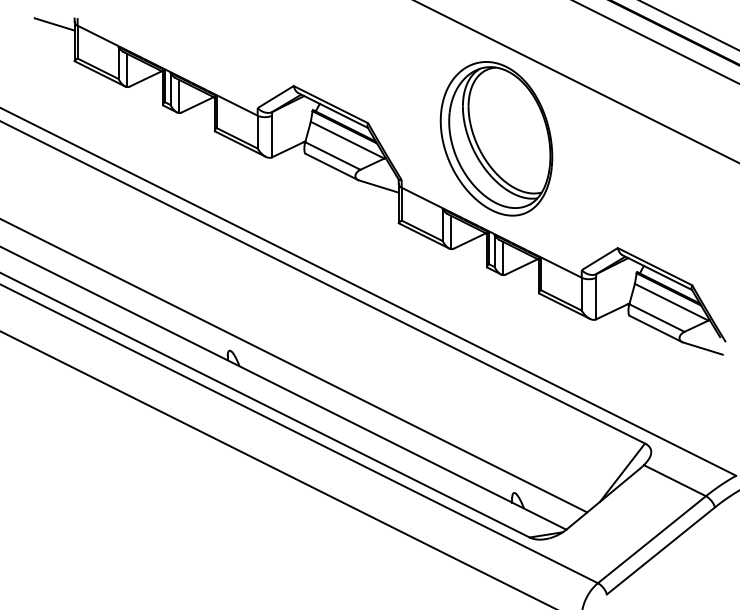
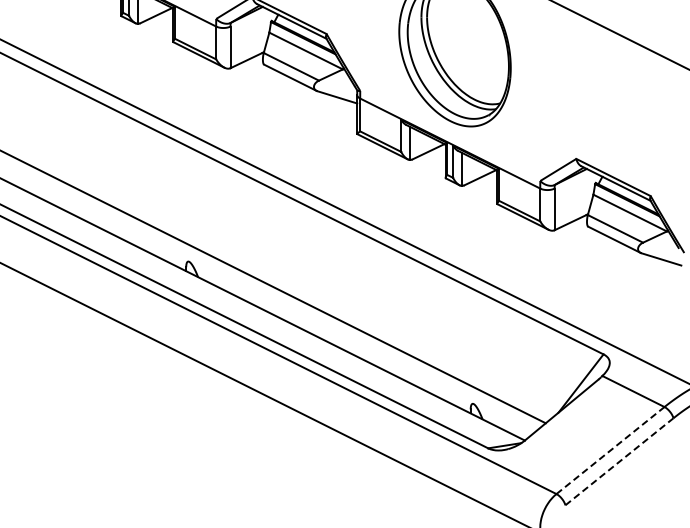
line: (652, 539) -> (611, 450), solid -> dashed
line: (661, 550) -> (620, 461), solid -> dashed

